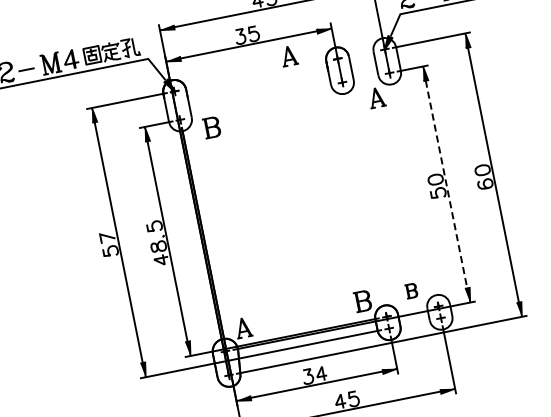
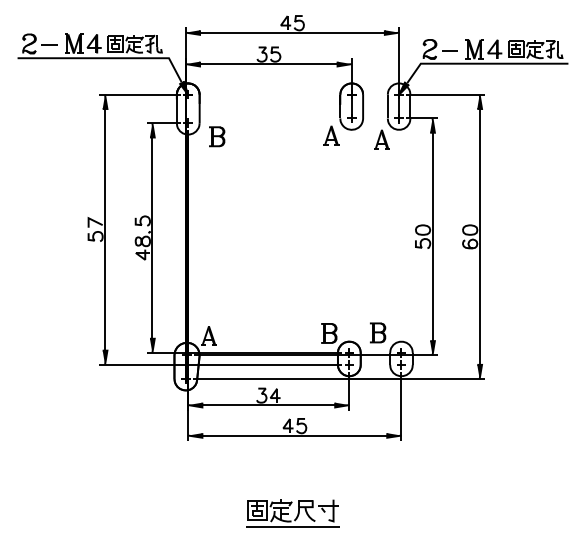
part: (289, 55) -> (331, 135), moved
line: (446, 185) -> (432, 237), dashed -> solid
part: (411, 290) -> (378, 332), size x1.43

